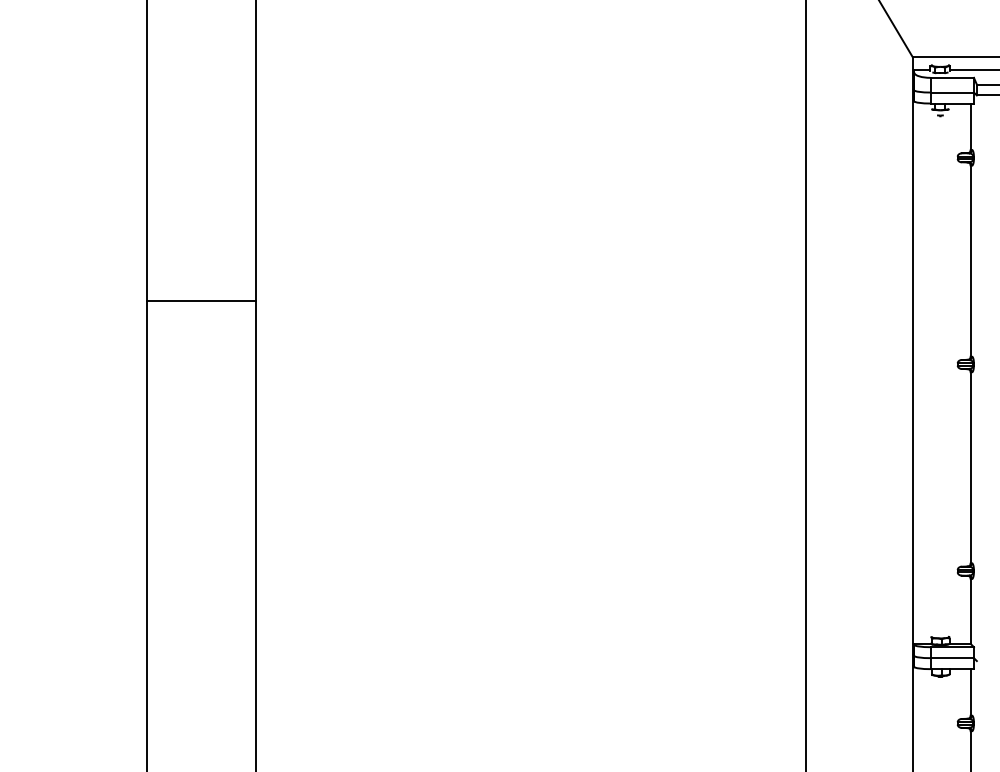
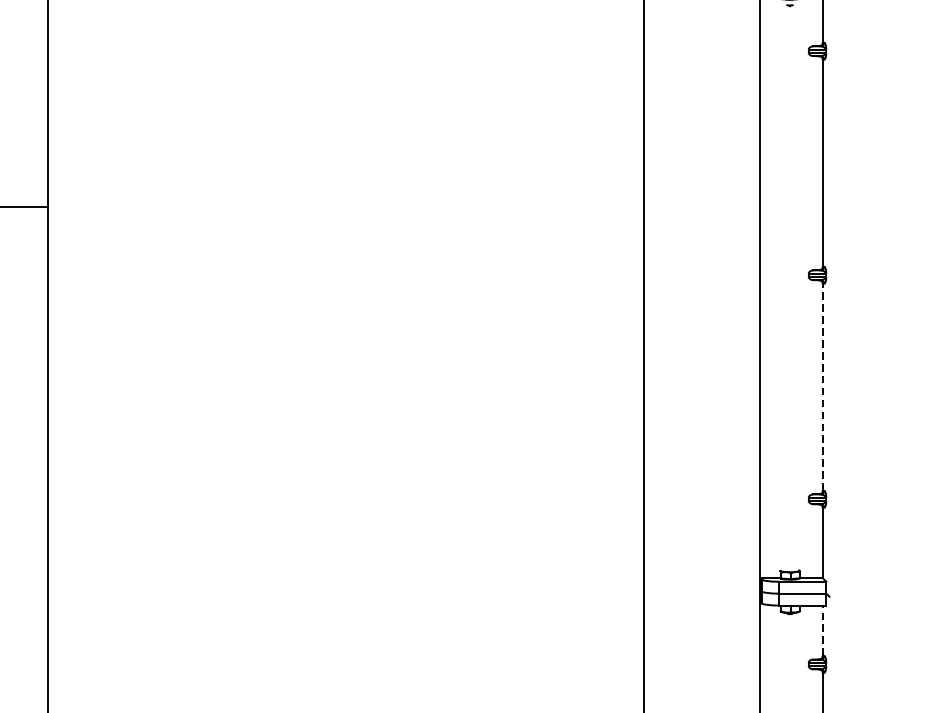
line: (970, 467) -> (822, 386), solid -> dashed
line: (970, 691) -> (822, 629), solid -> dashed

